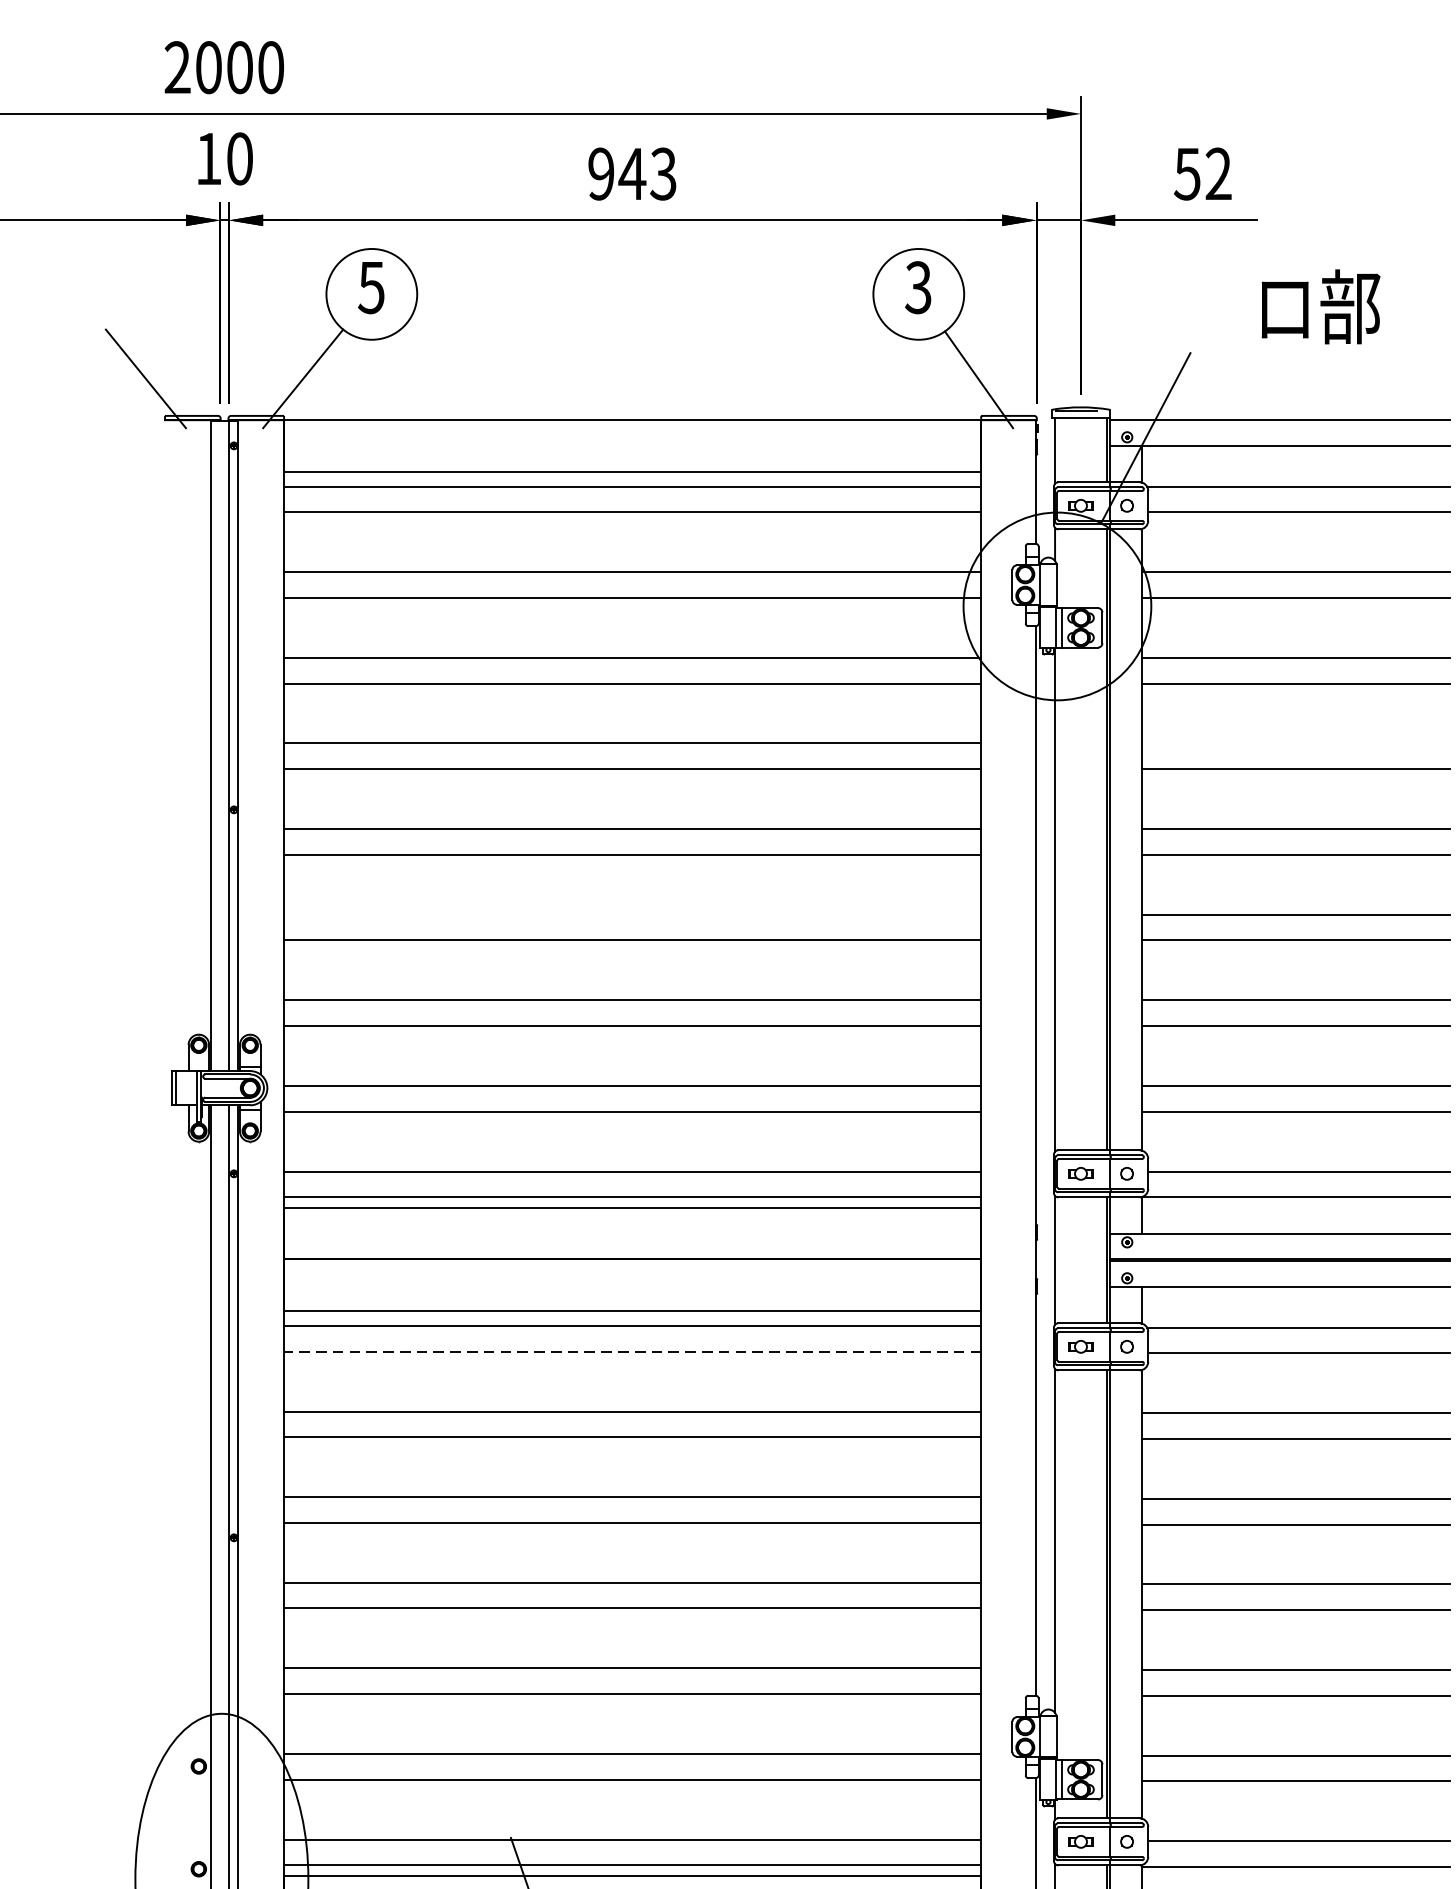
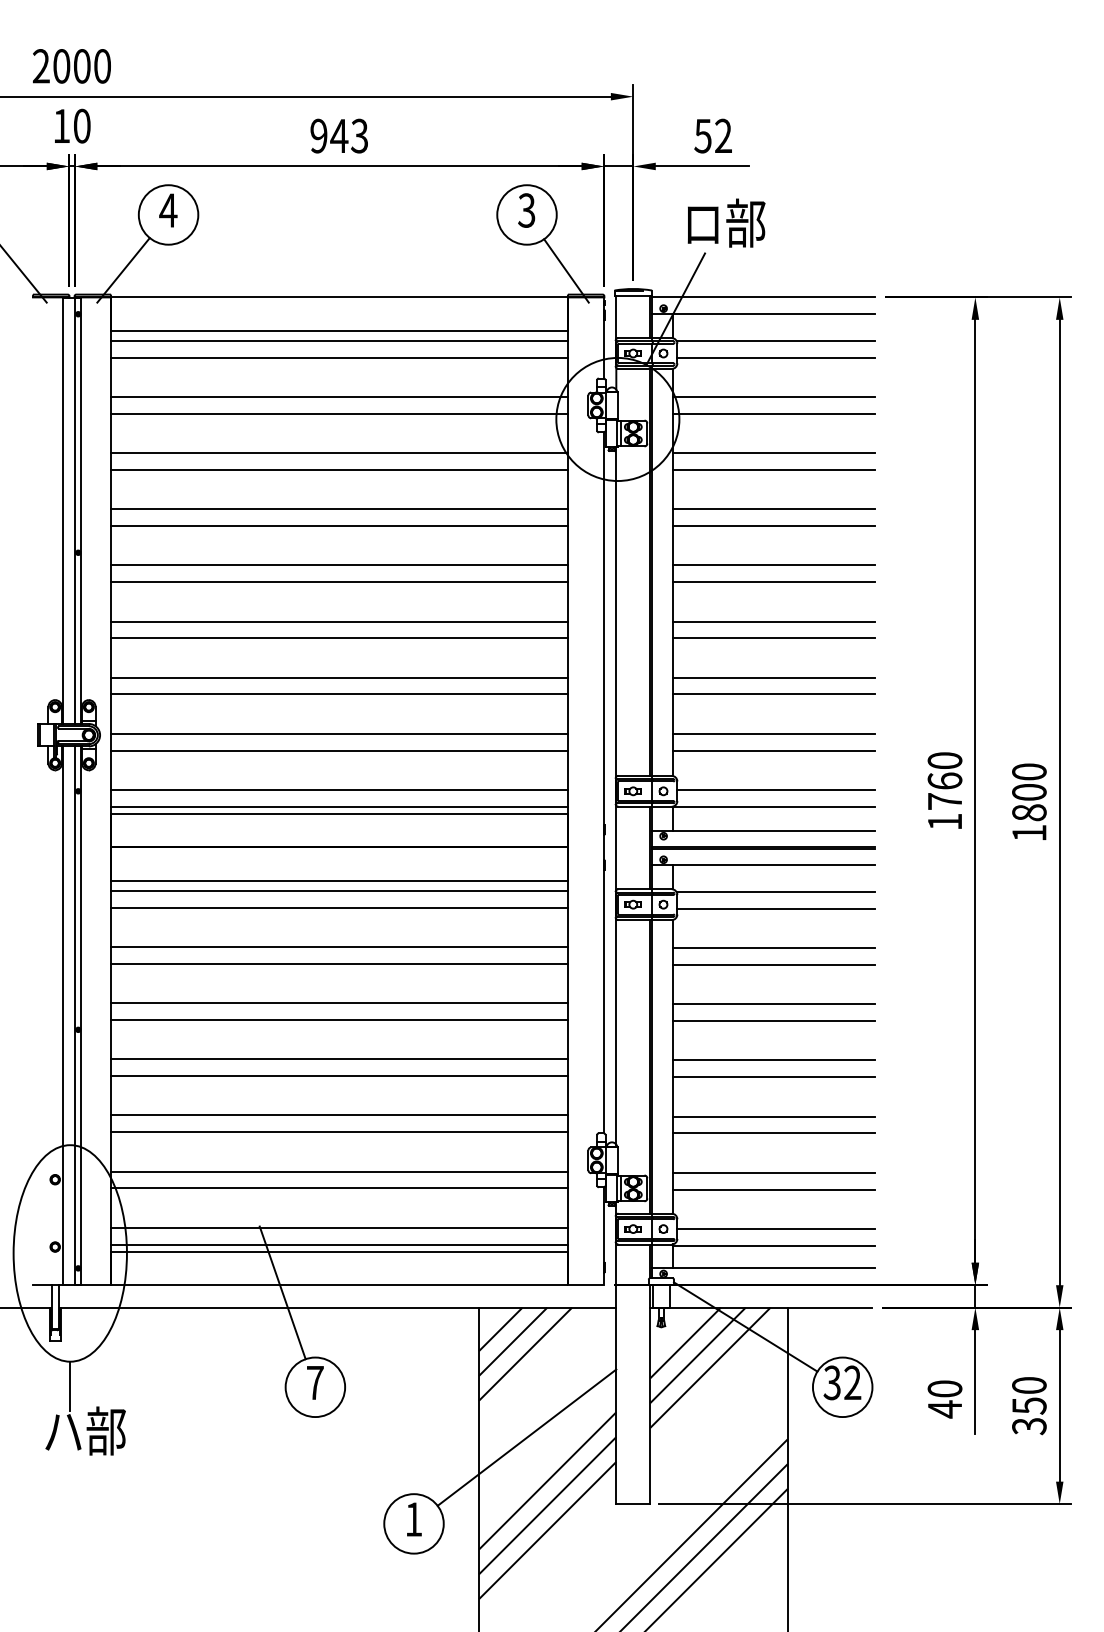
text: (371, 287) -> (168, 210), 5 -> 4
text: (1320, 305) -> (726, 222), moved
line: (1294, 743) -> (773, 509), added
line: (632, 914) -> (339, 621), added
line: (631, 1351) -> (338, 907), dashed -> solid

